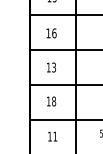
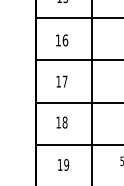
text: (53, 67) -> (64, 81), 13 -> 17
text: (55, 136) -> (66, 164), 11 -> 19

